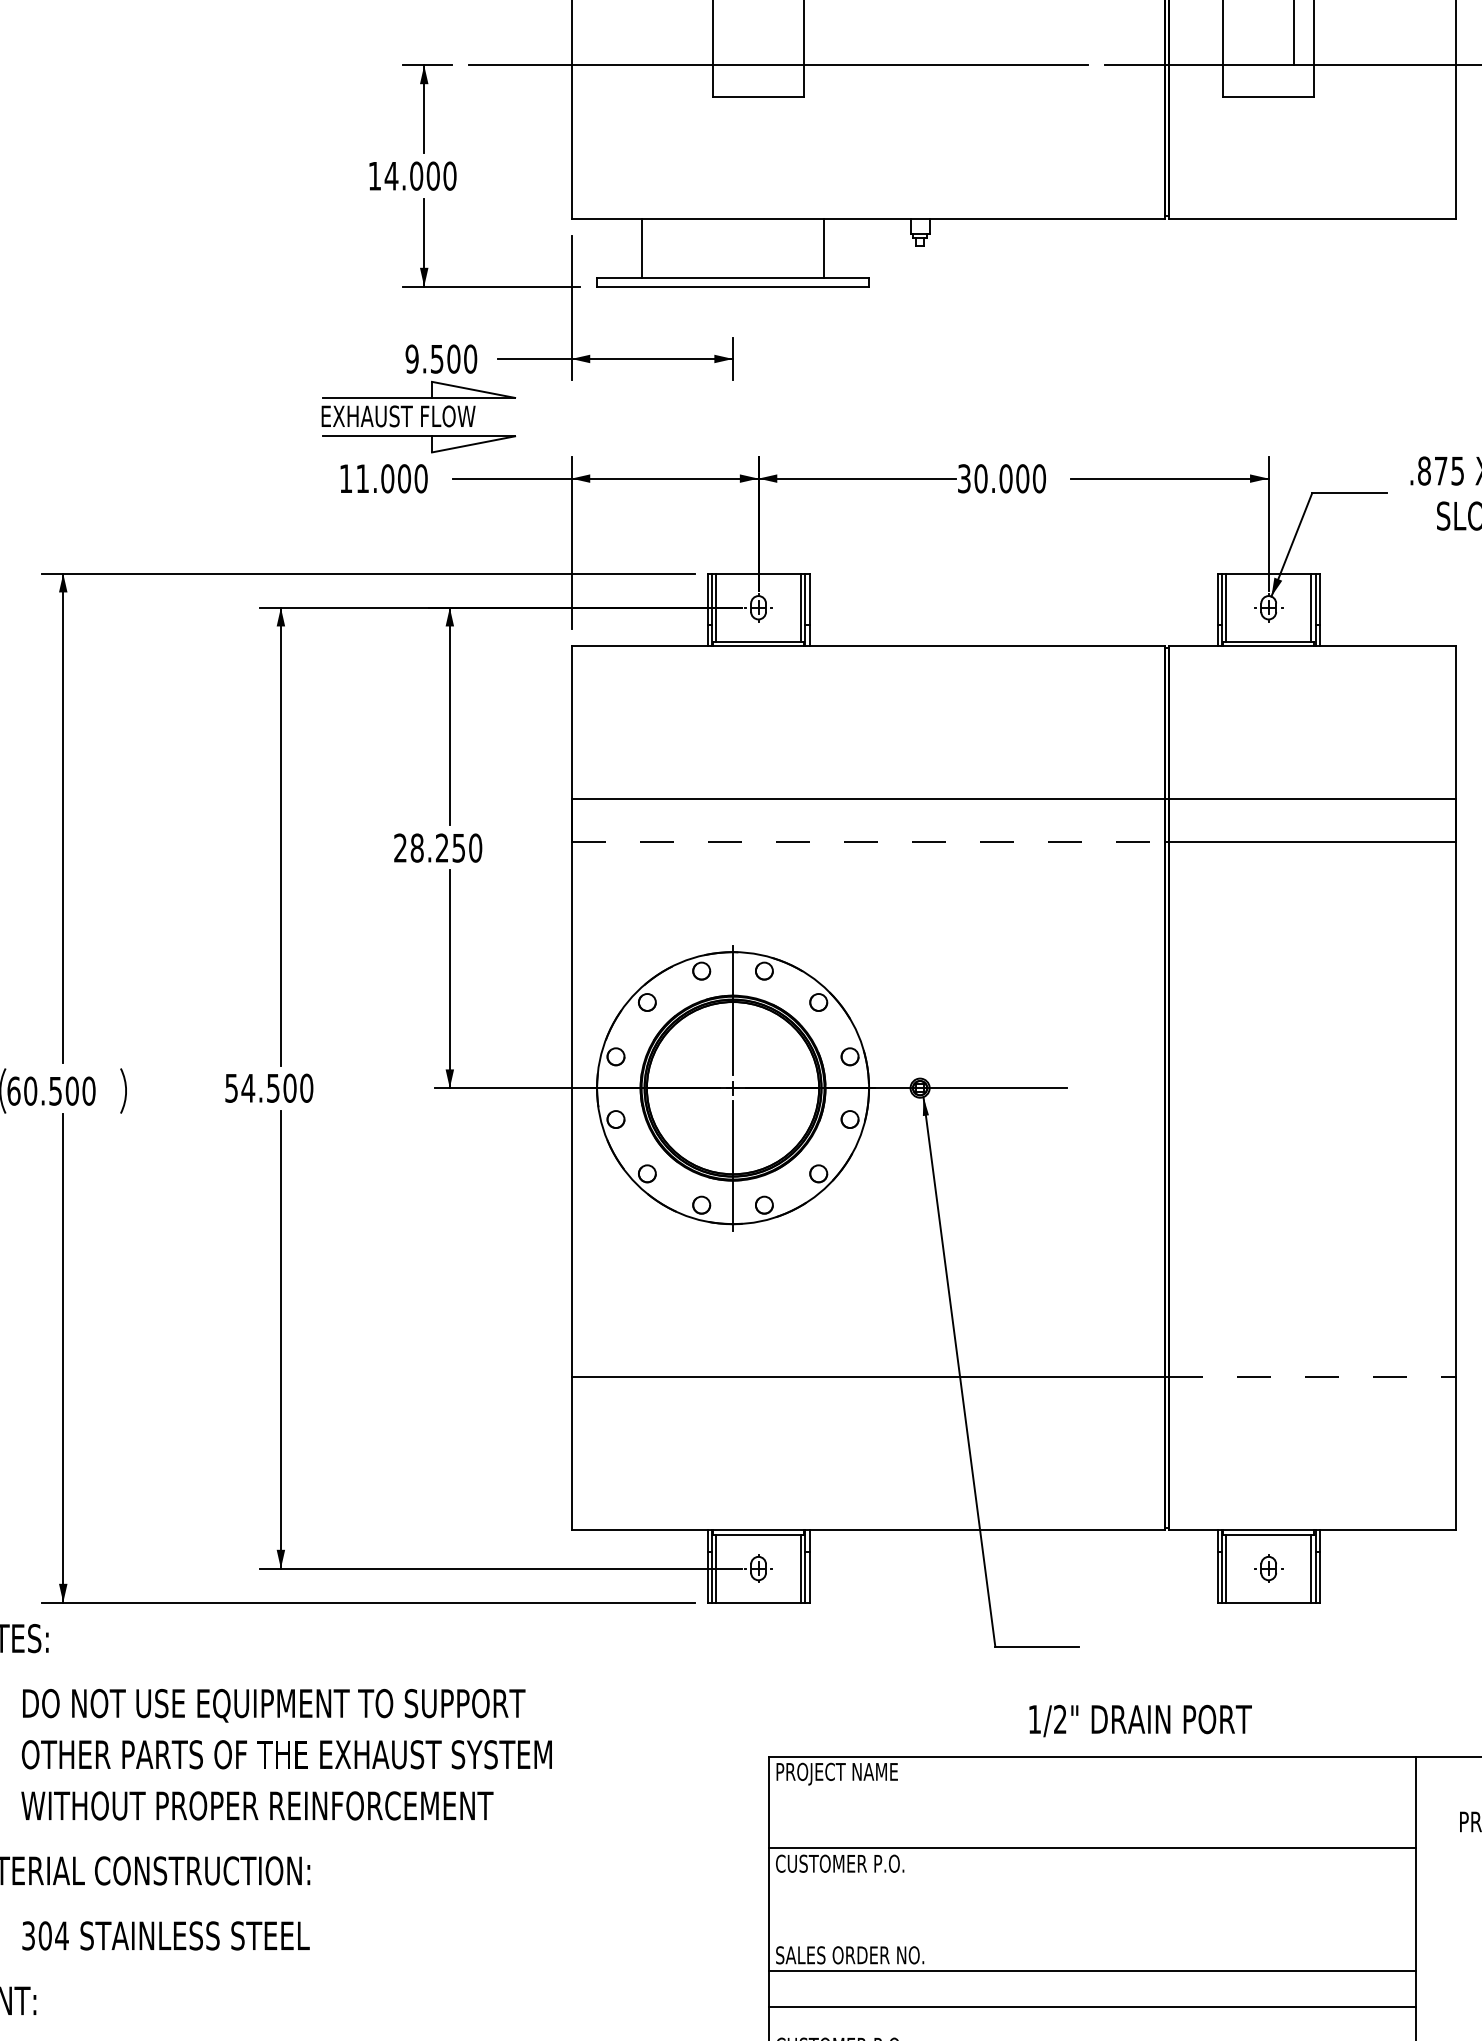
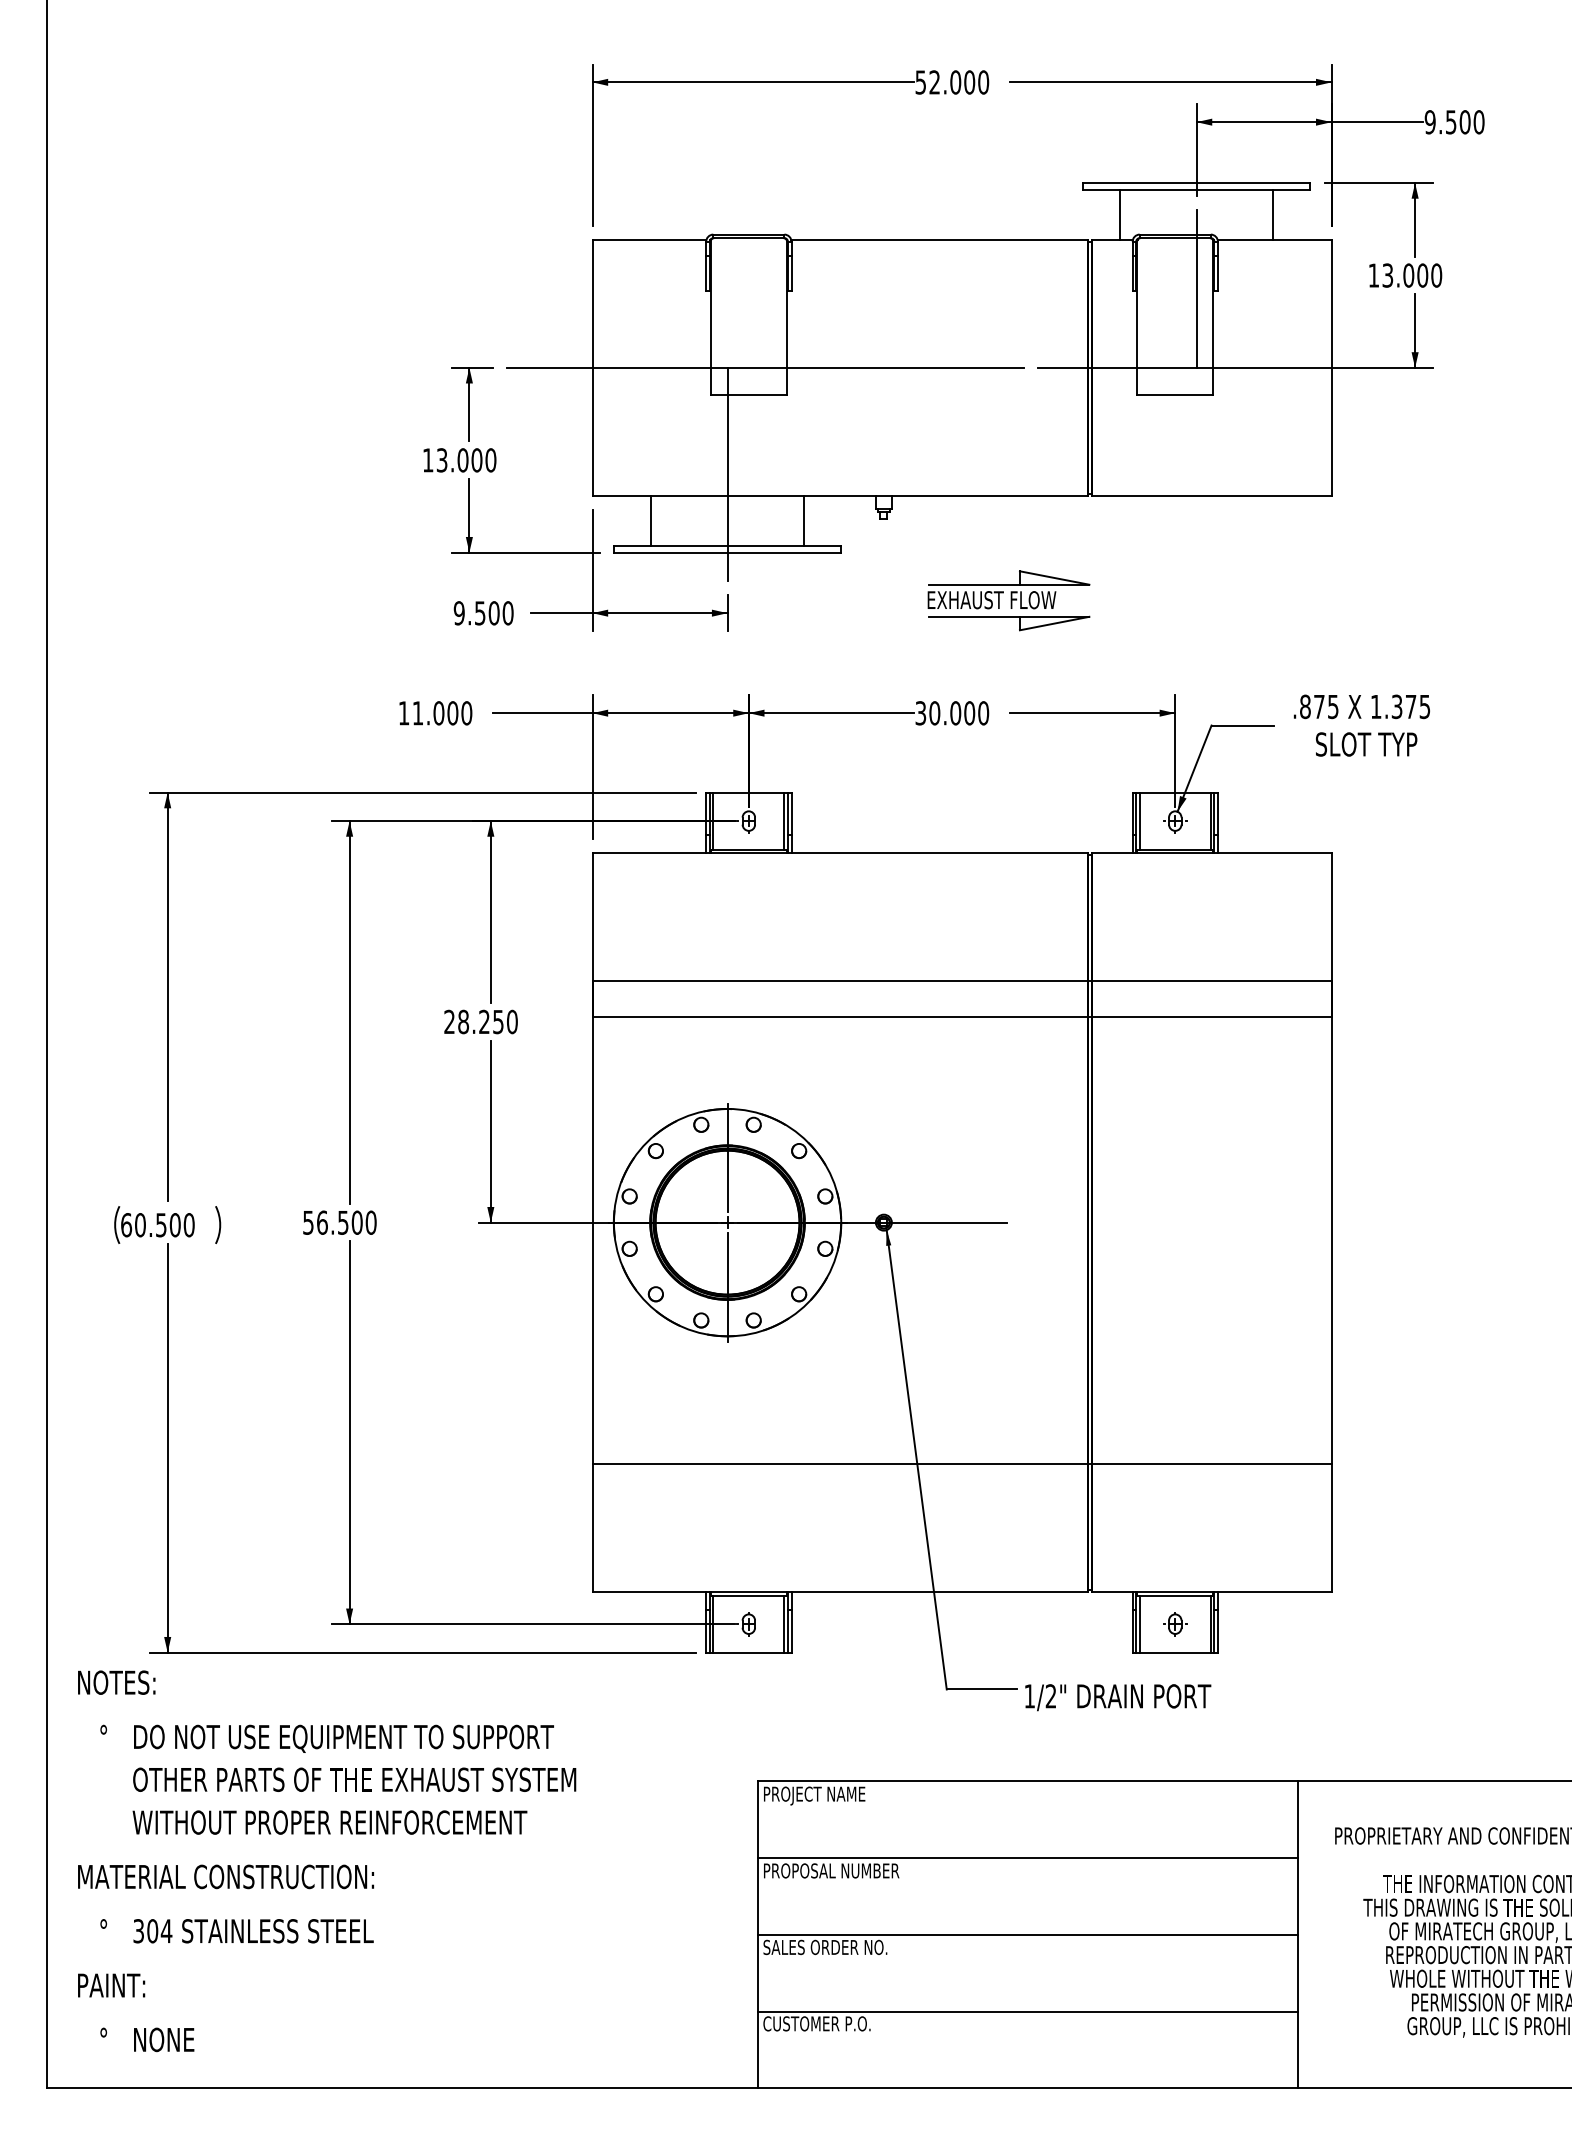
text: (390, 176) -> (441, 460), 14.000 -> 13.000
line: (733, 193) -> (727, 474), added
part: (418, 416) -> (1008, 600), moved
line: (868, 841) -> (840, 1016), dashed -> solid
text: (248, 1087) -> (322, 1222), 54.500 -> 56.500
line: (1312, 1377) -> (1211, 1464), dashed -> solid
text: (1140, 1720) -> (1118, 1697), moved
text: (857, 1863) -> (831, 1870), CUSTOMER P.O. -> PROPOSAL NUMBER
line: (1091, 1970) -> (1027, 2011), moved
line: (1091, 2006) -> (1027, 1934), moved

